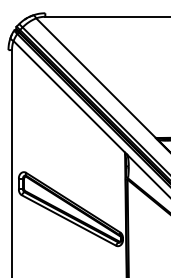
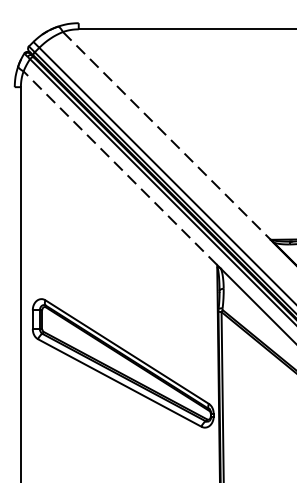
line: (96, 78) -> (167, 136), solid -> dashed
line: (69, 96) -> (120, 167), solid -> dashed

